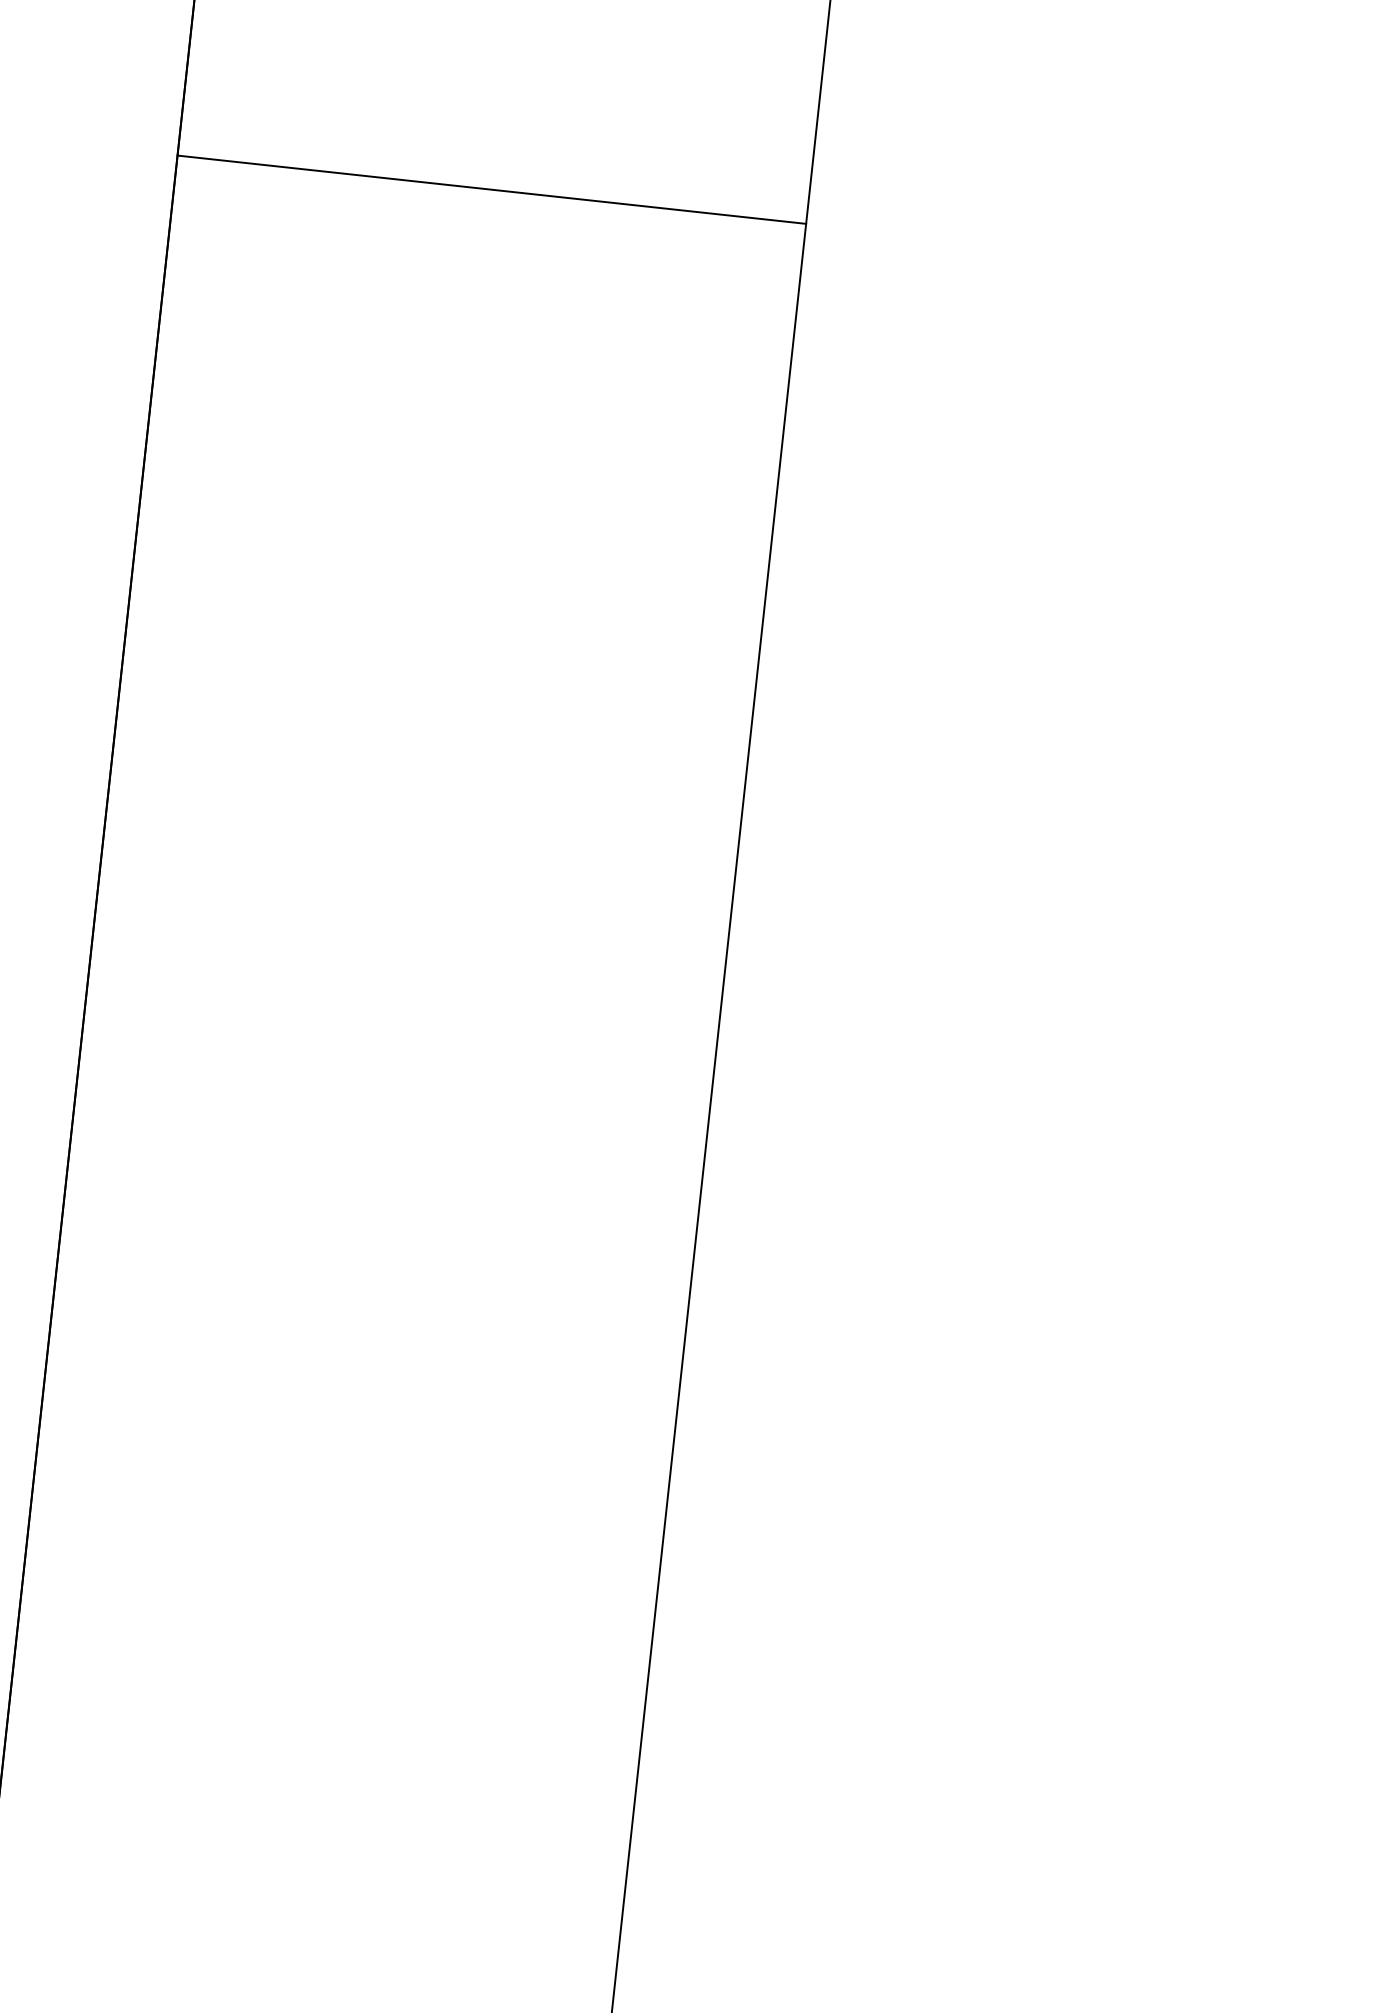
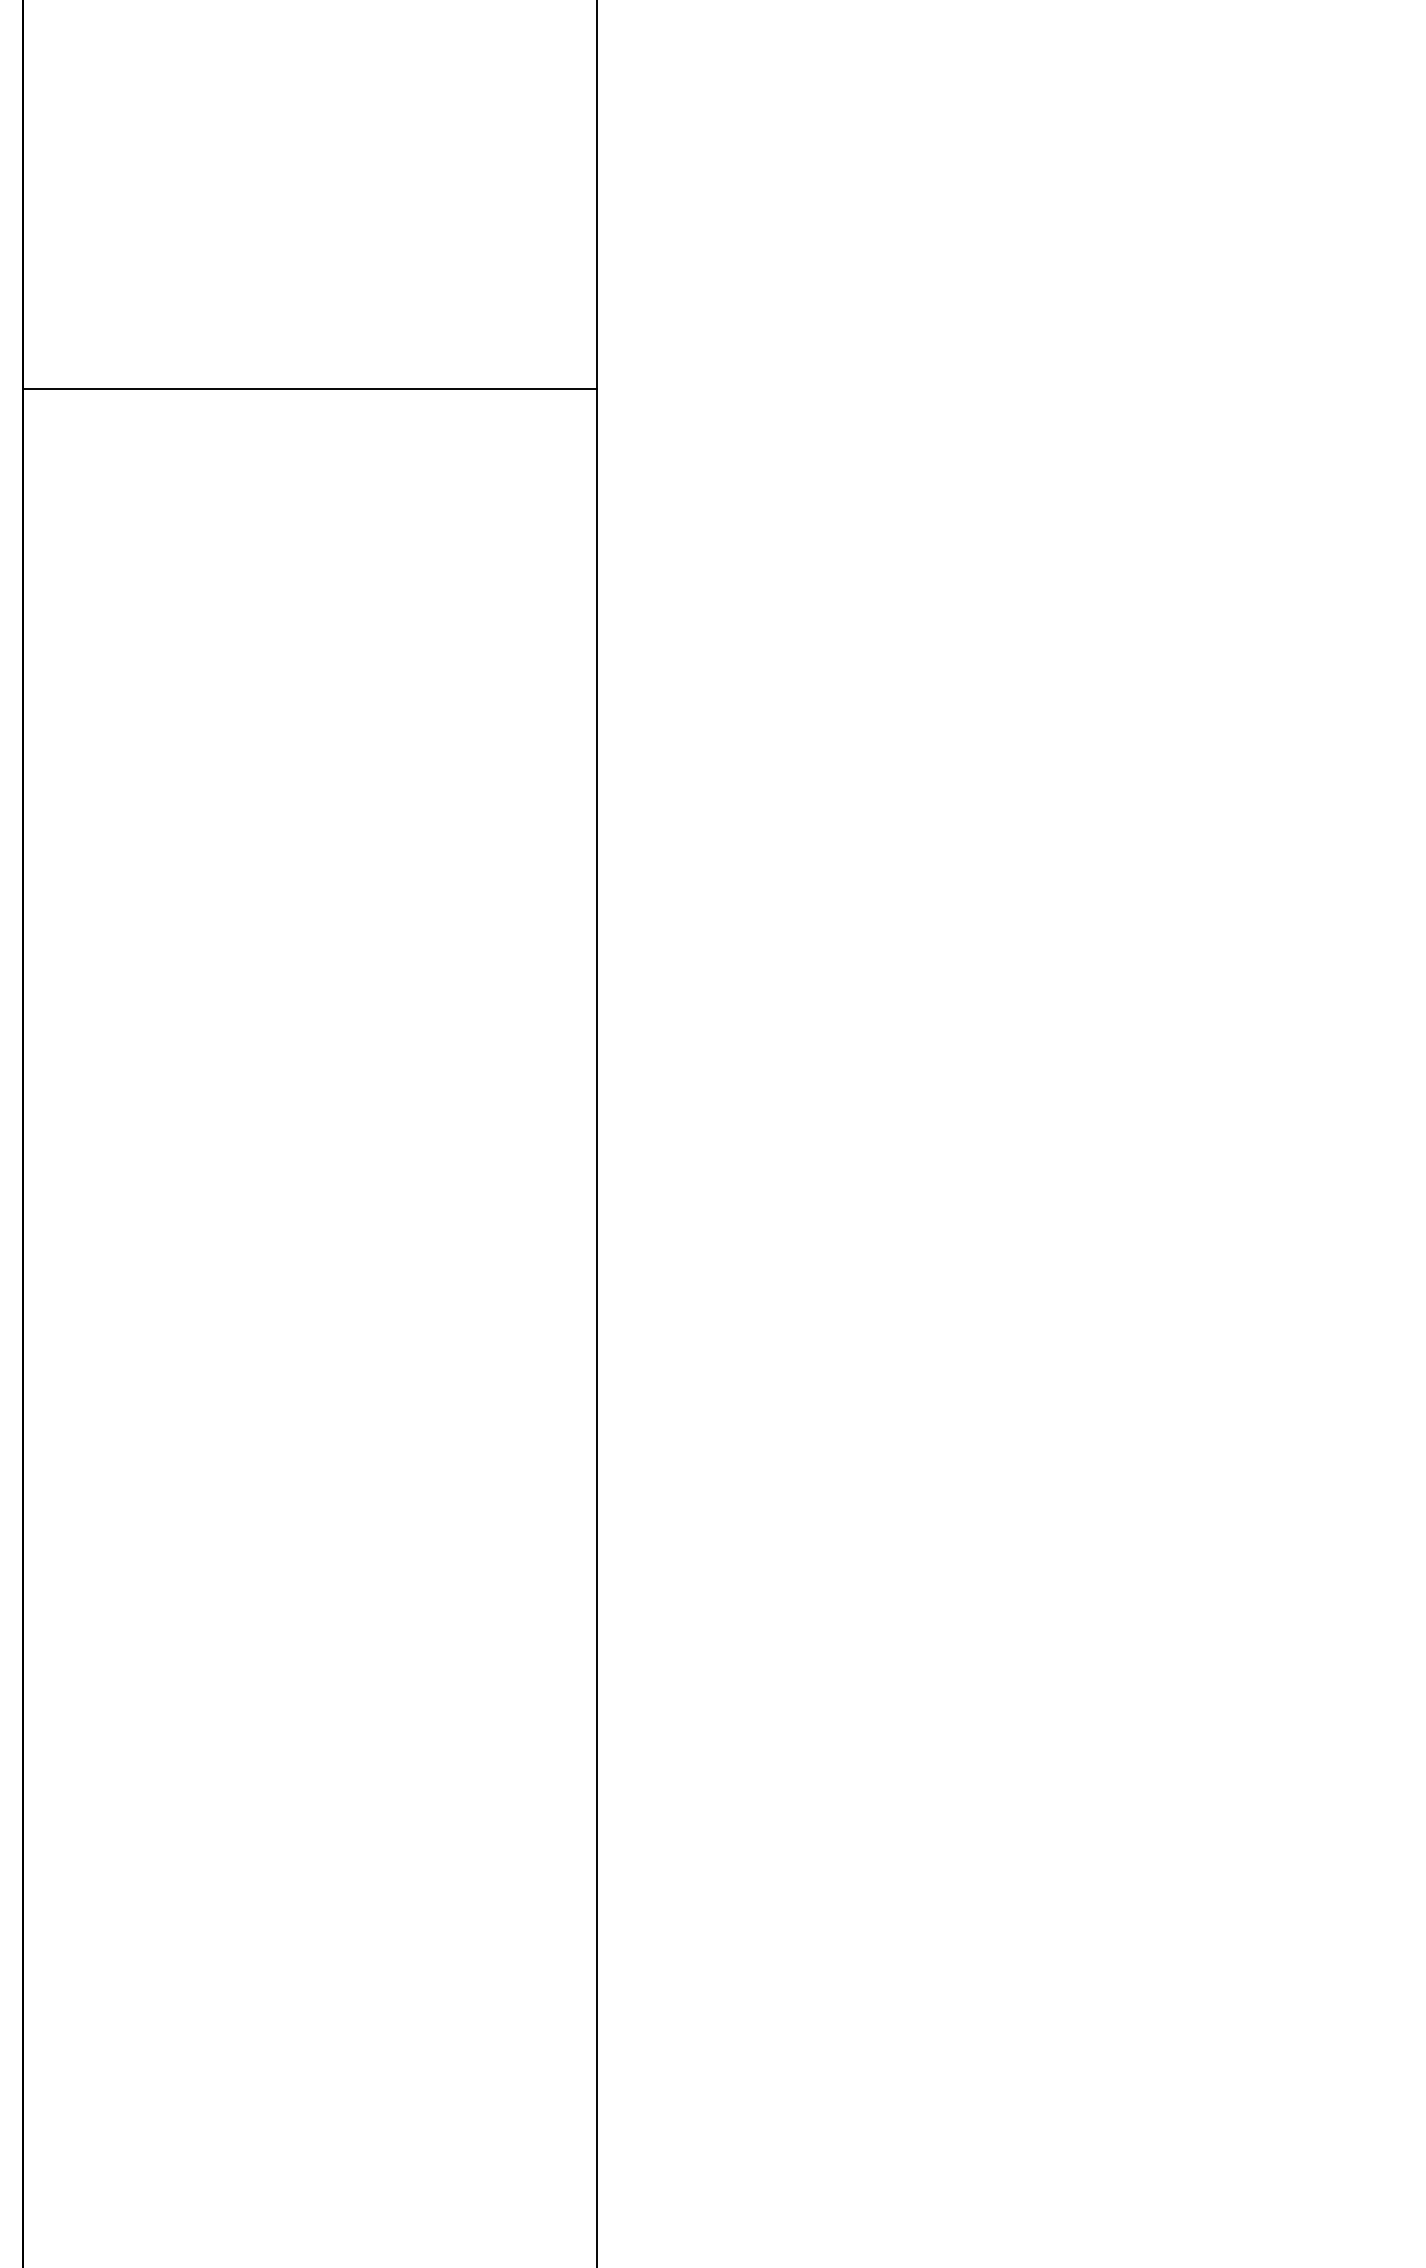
line: (491, 190) -> (309, 389), moved

